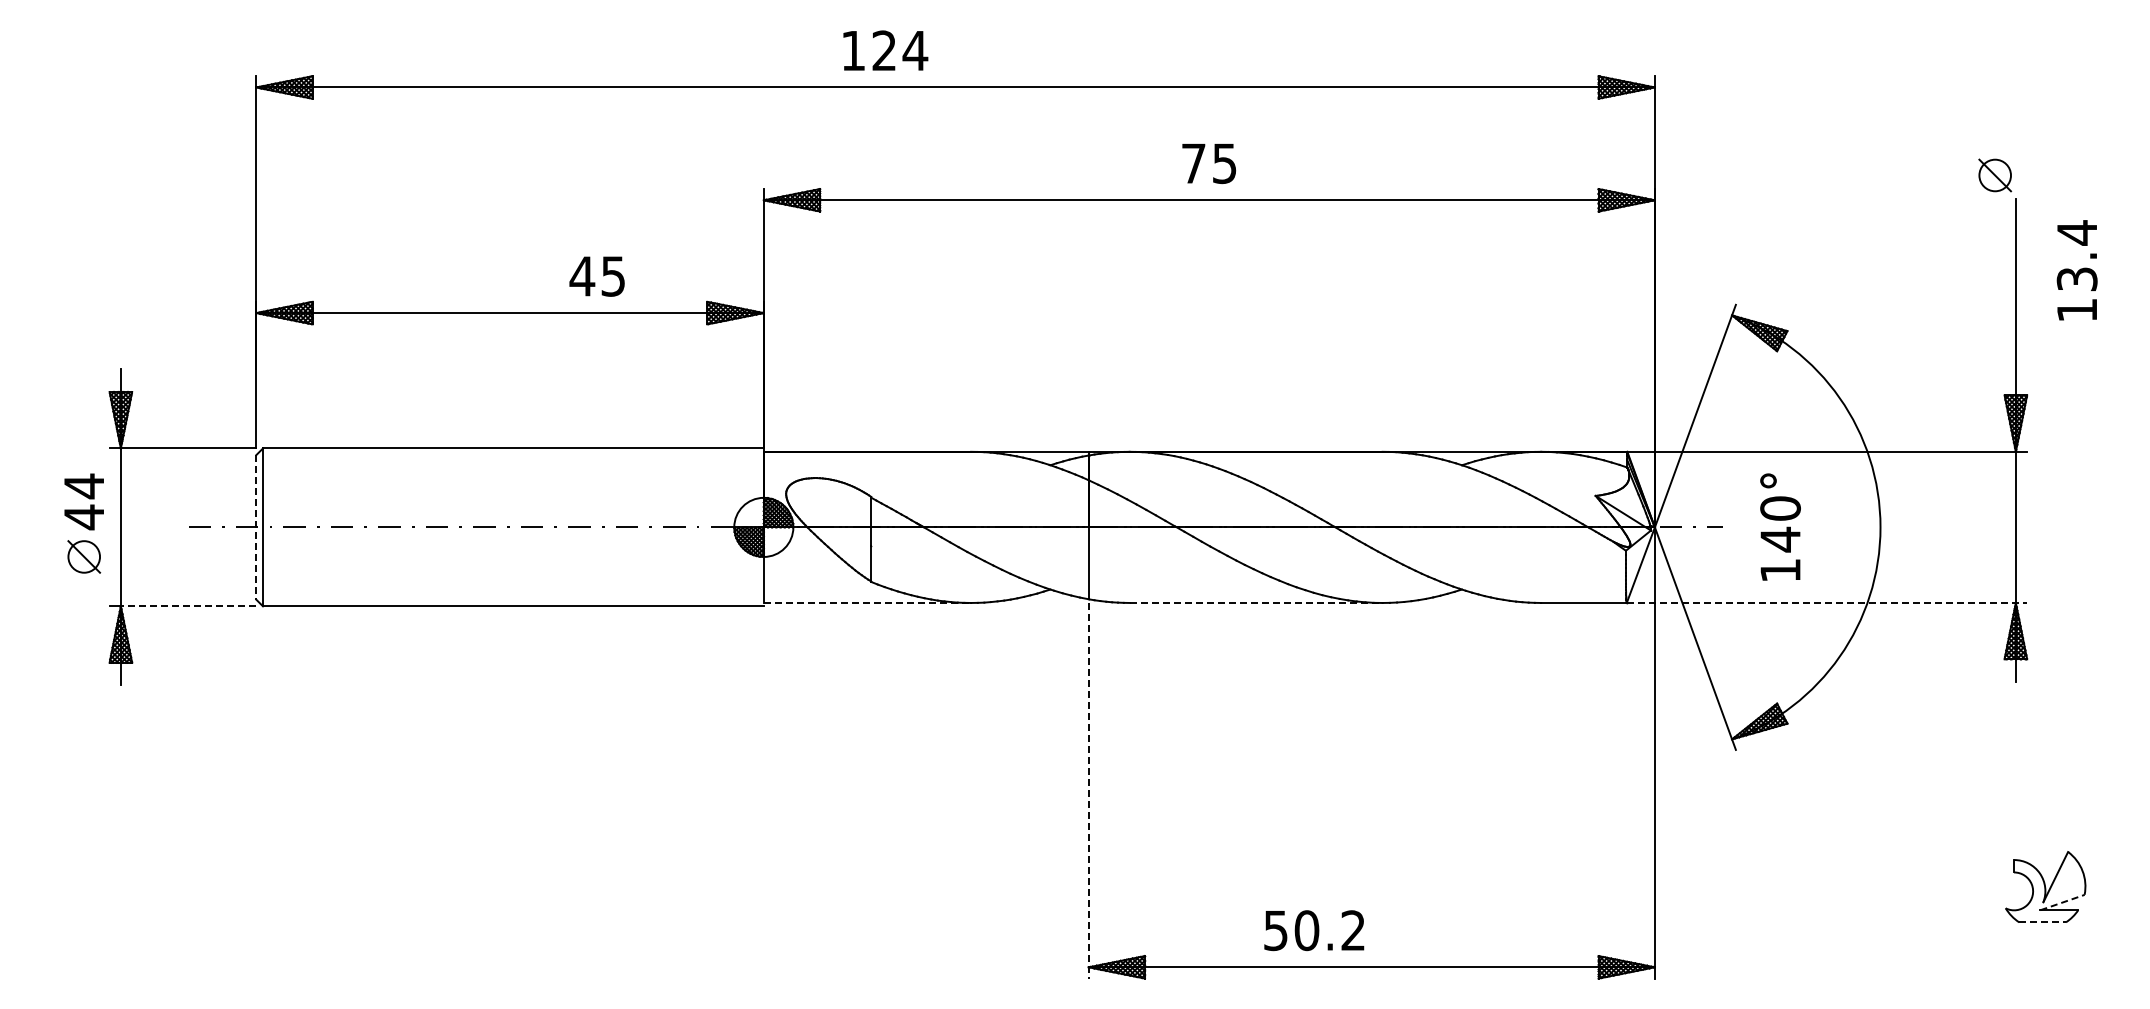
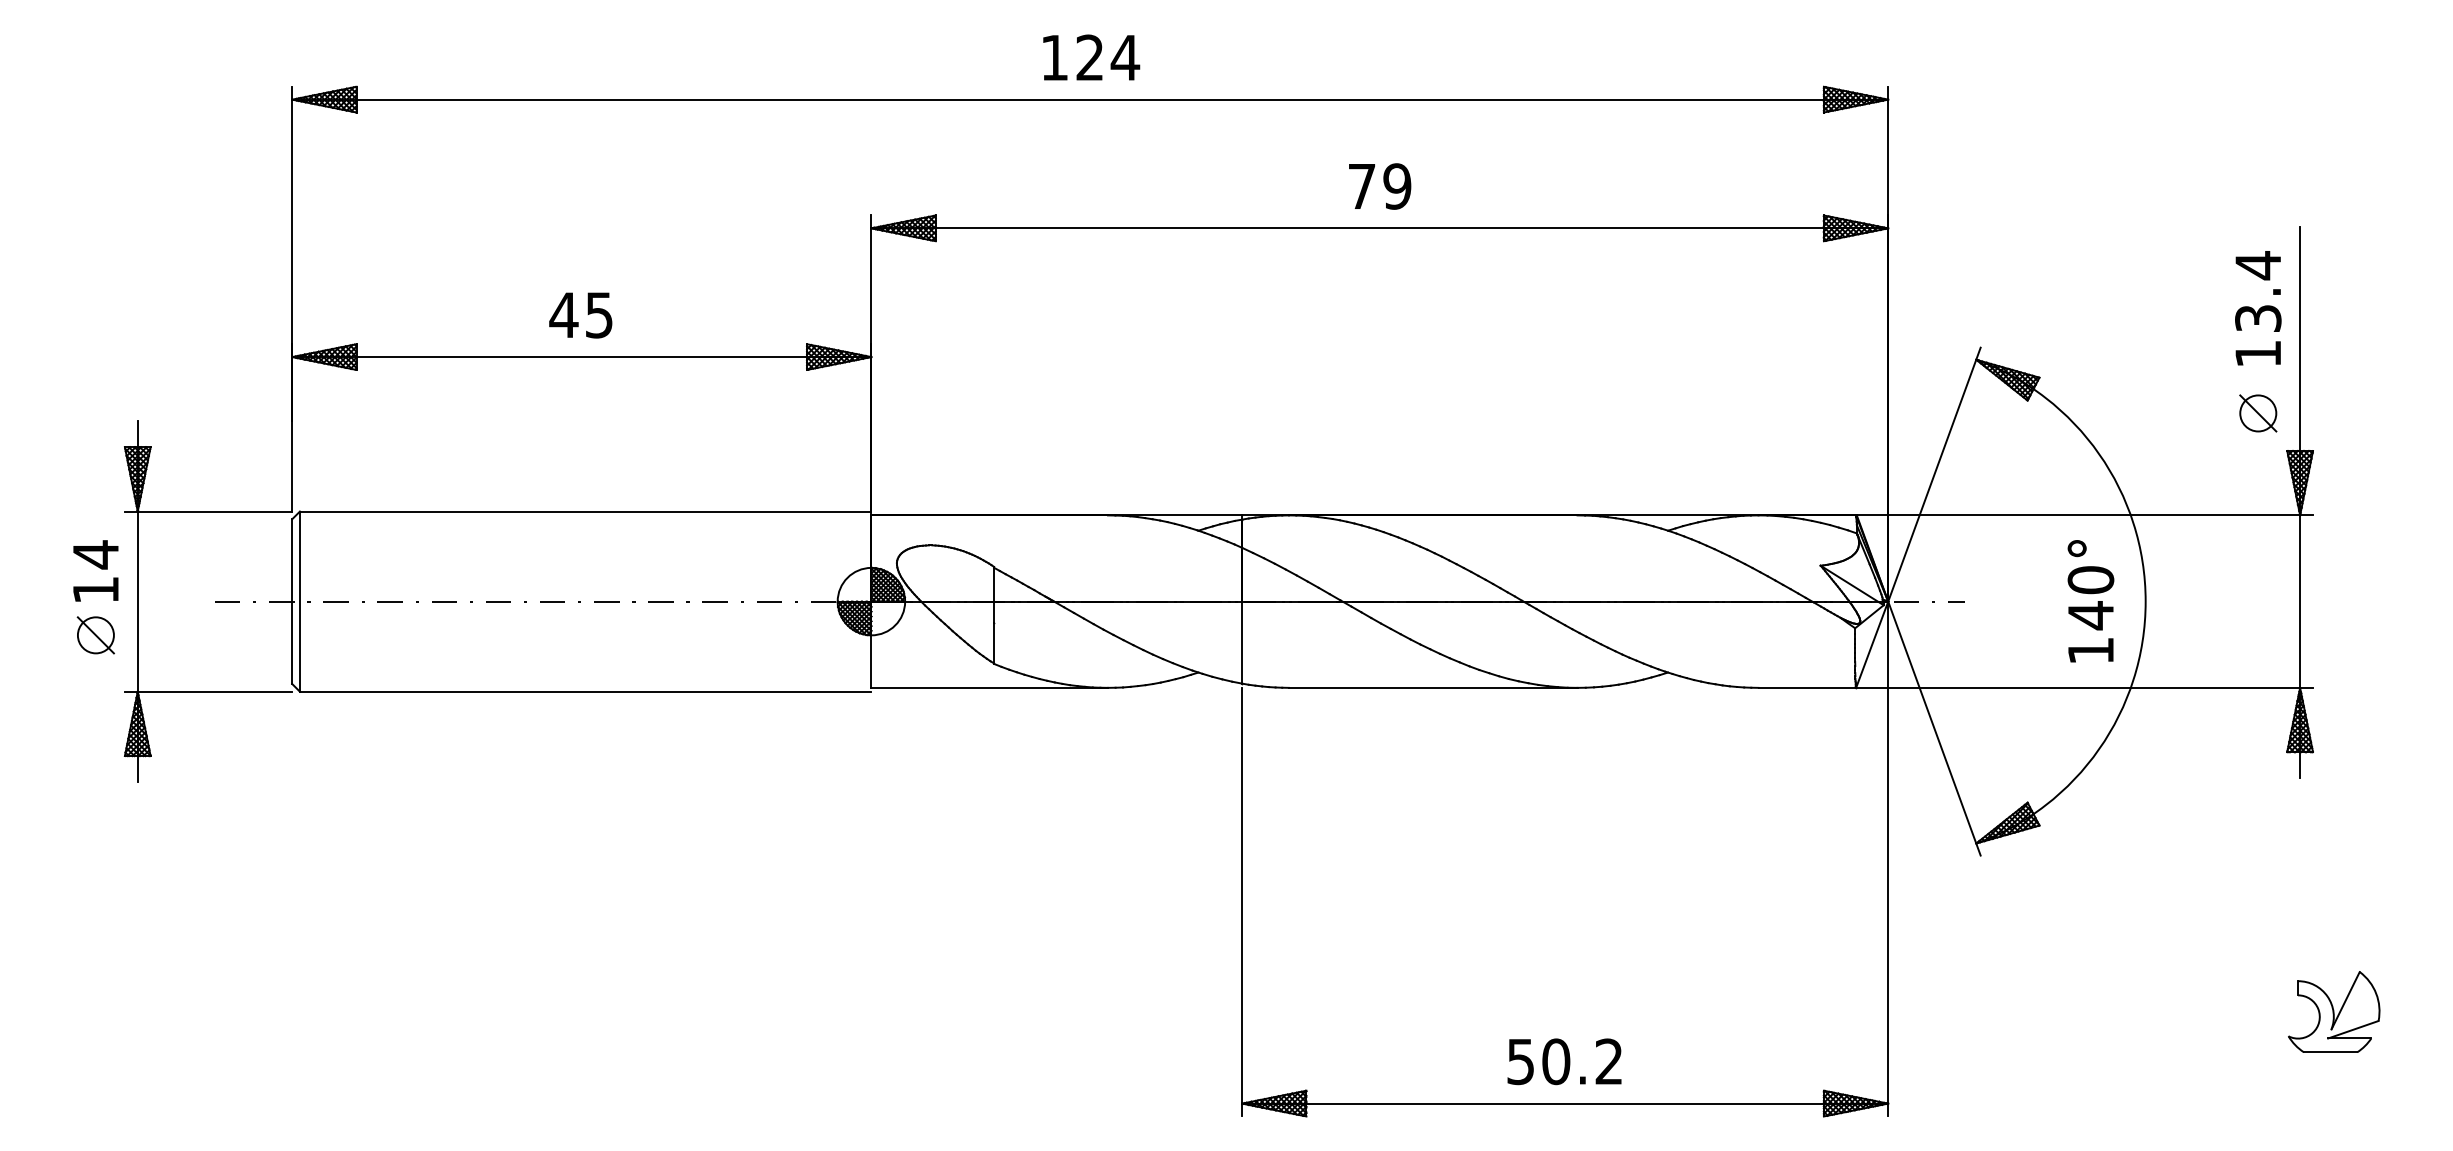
text: (885, 50) -> (1091, 57), moved
text: (1224, 163) -> (1397, 186), 75 -> 79
part: (1995, 175) -> (2258, 413), moved
text: (2076, 270) -> (2257, 308), moved
text: (596, 276) -> (580, 315), moved
text: (83, 517) -> (95, 590), 44 -> 14
text: (1780, 526) -> (2090, 600), moved
line: (256, 527) -> (292, 601), dashed -> solid
line: (867, 602) -> (989, 687), dashed -> solid
line: (1256, 602) -> (1433, 687), dashed -> solid
line: (1827, 602) -> (2085, 687), dashed -> solid
line: (188, 606) -> (214, 691), dashed -> solid
line: (1088, 790) -> (1241, 901), dashed -> solid
line: (2063, 902) -> (2354, 1029), dashed -> solid
line: (2043, 922) -> (2331, 1052), dashed -> solid
text: (1314, 930) -> (1564, 1061), moved

